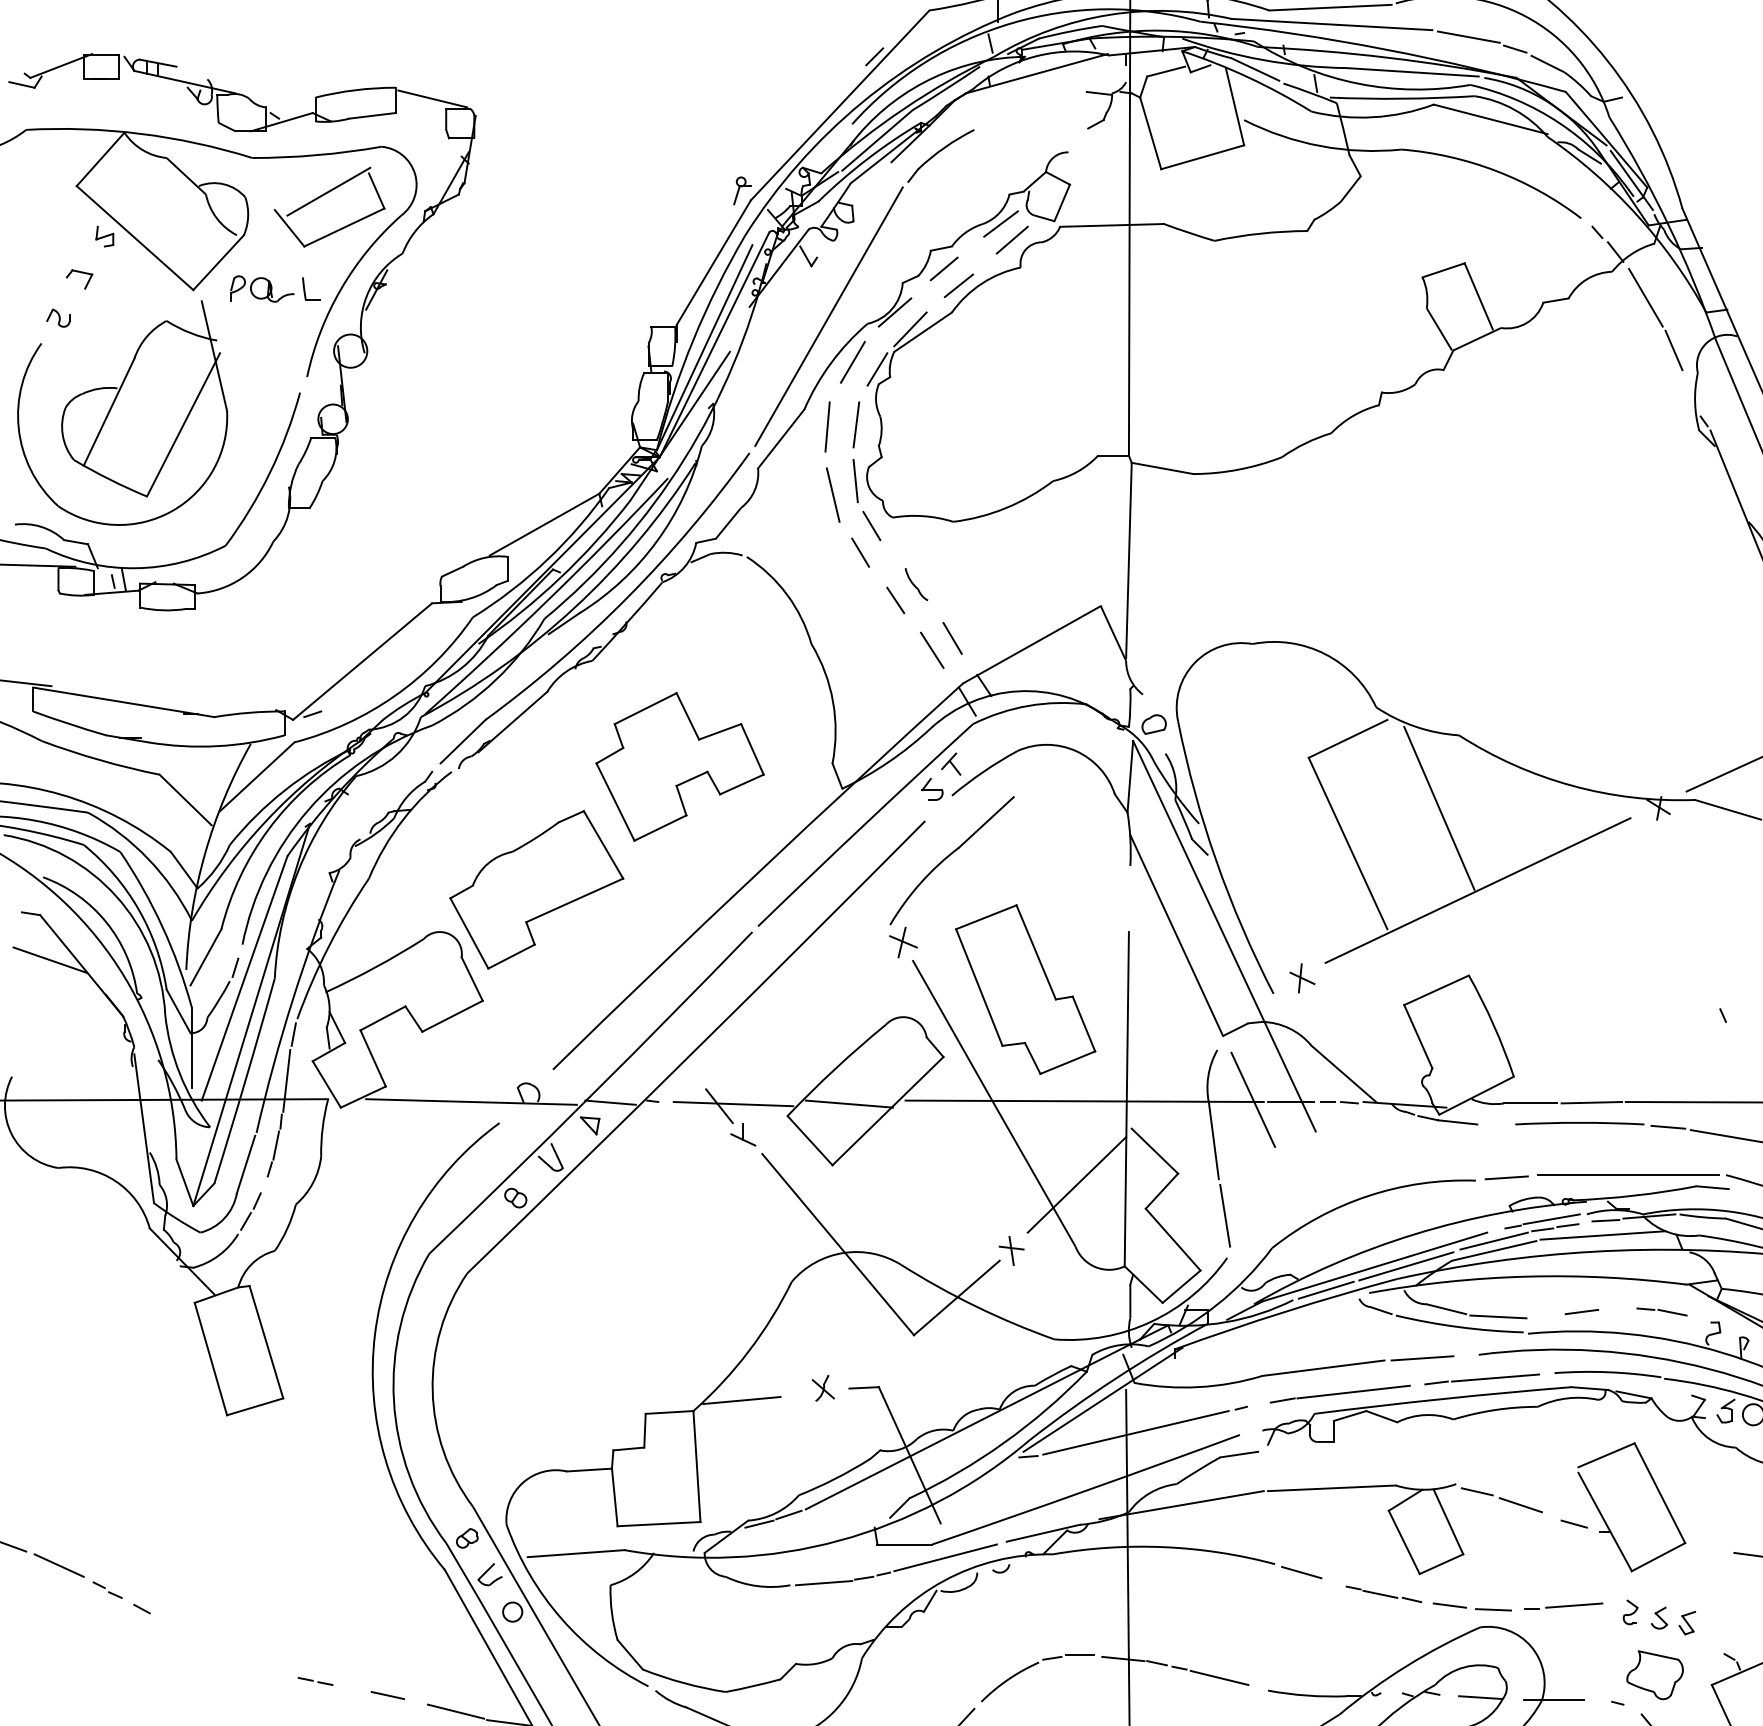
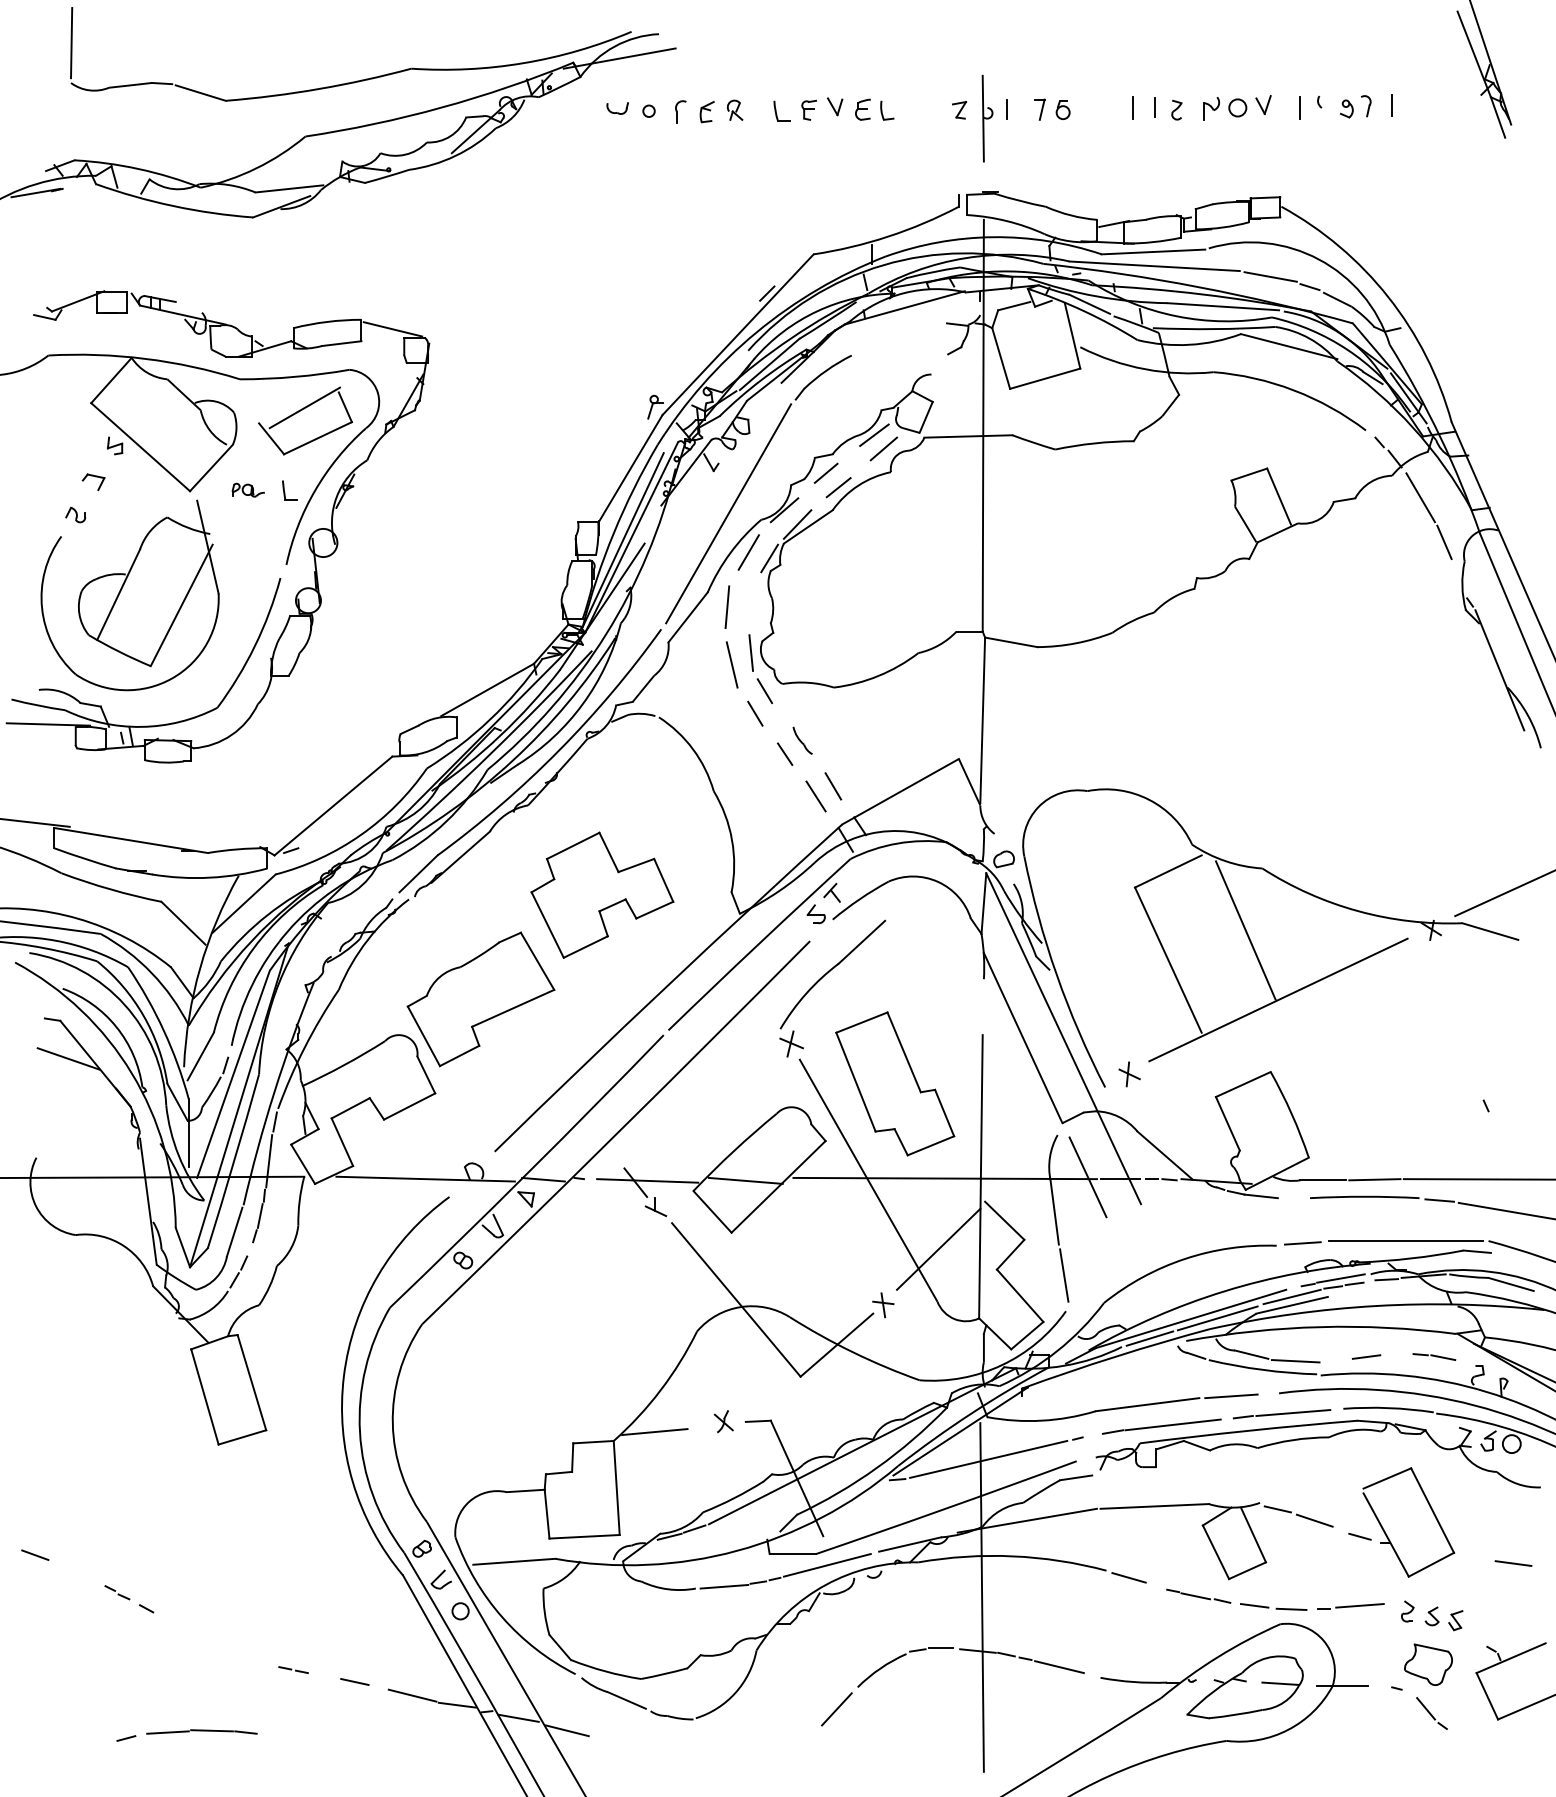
part: (262, 288) -> (248, 489), size x0.6
line: (856, 424) -> (751, 605), removed
line: (1603, 1234) -> (1384, 1291), removed
line: (59, 1565) -> (76, 1571), removed

